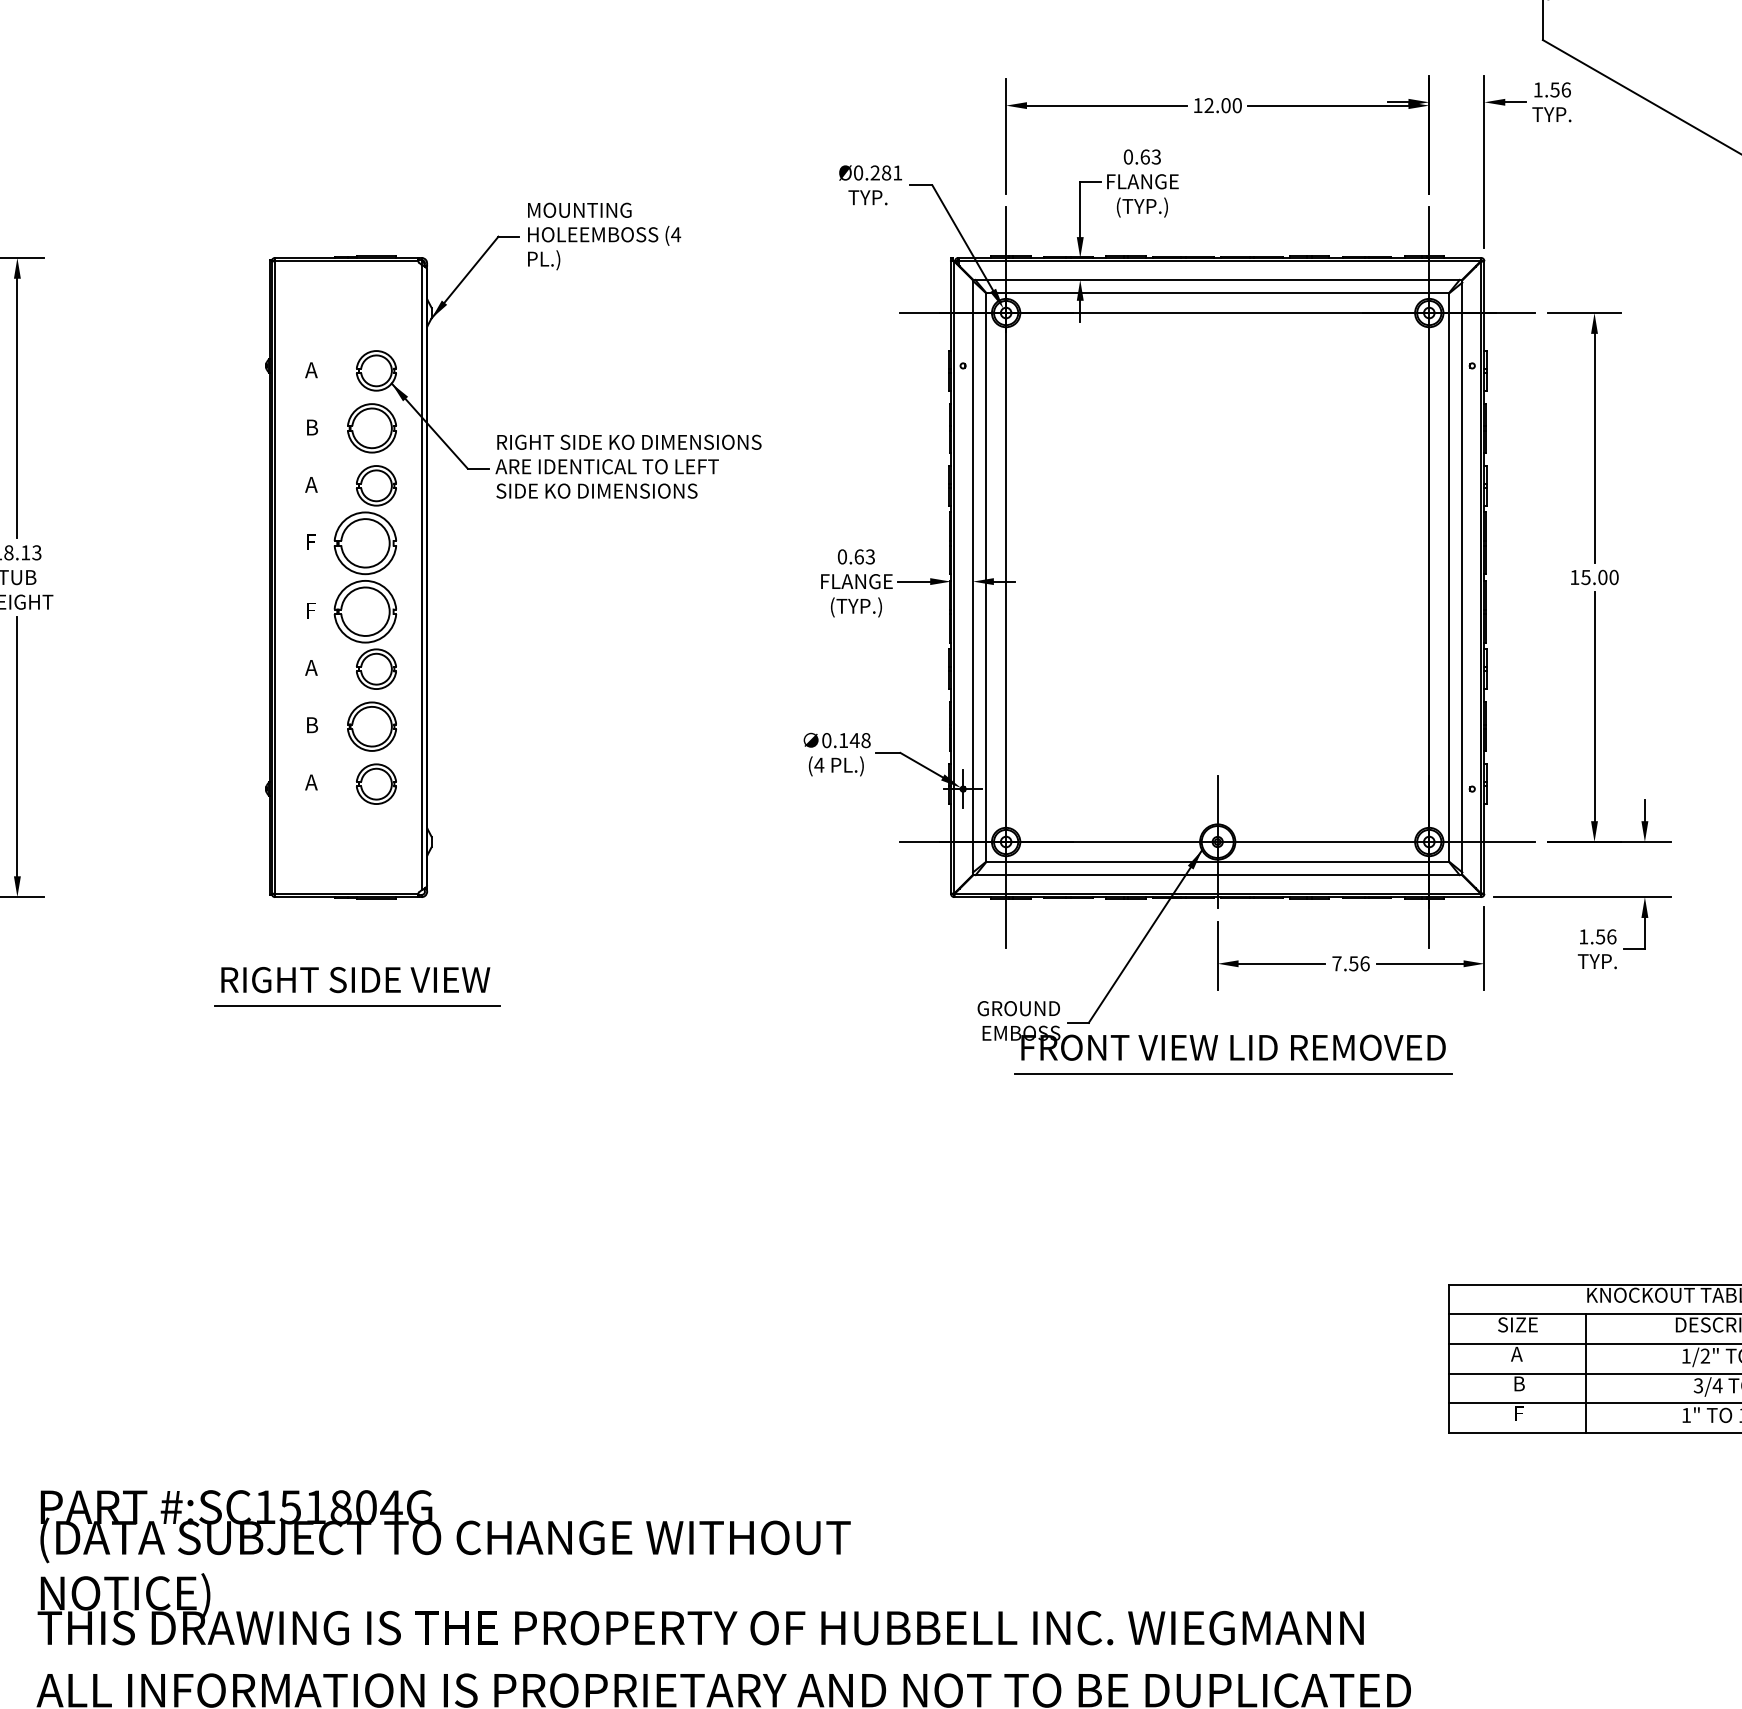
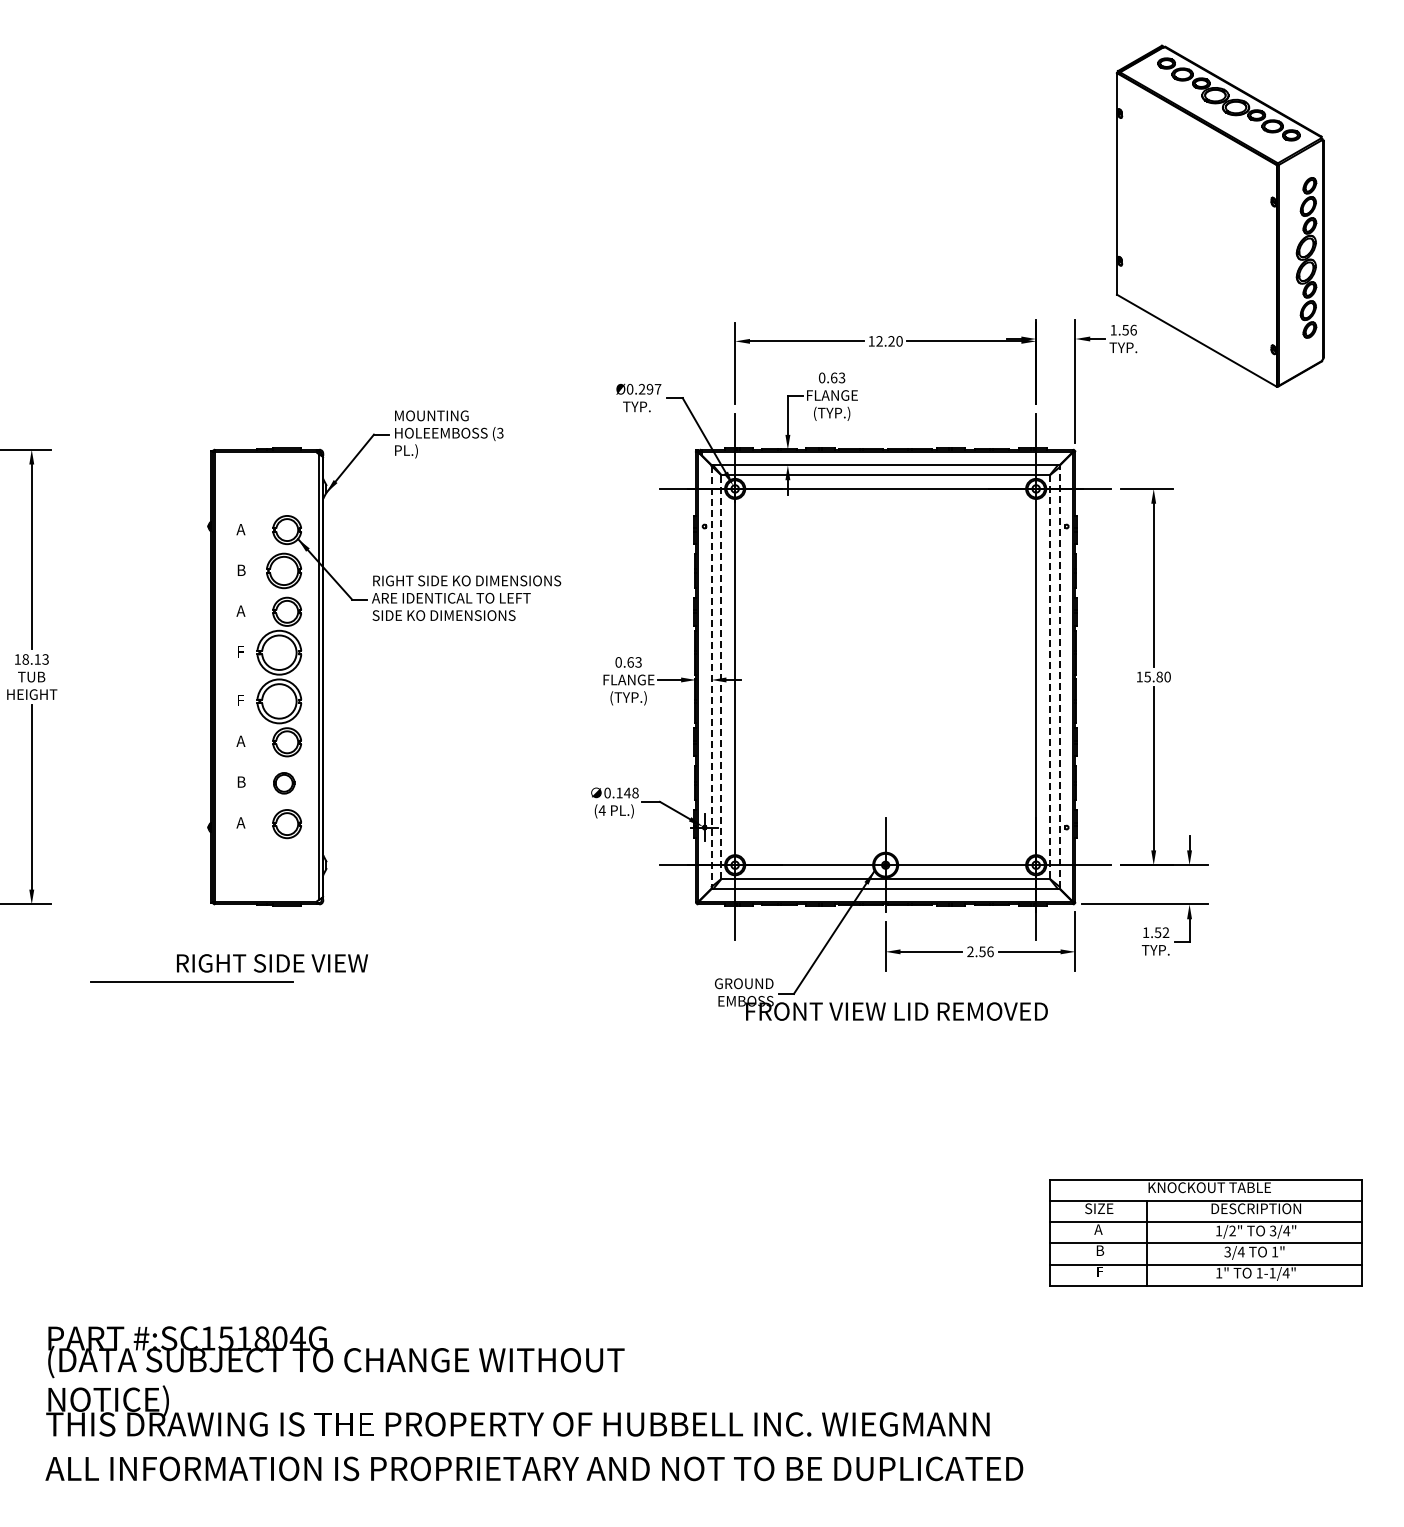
text: (1225, 105) -> (891, 341), 12.00 -> 12.20
text: (891, 173) -> (653, 389), Ø0.281 -> Ø0.297
text: (674, 233) -> (499, 432), (4 -> (3
line: (986, 576) -> (721, 676), solid -> dashed
line: (1462, 576) -> (1059, 676), solid -> dashed
line: (972, 578) -> (711, 677), solid -> dashed
line: (1449, 578) -> (1050, 677), solid -> dashed
text: (1602, 578) -> (1159, 677), 15.00 -> 15.80
part: (372, 727) -> (284, 783), size x0.6
text: (1611, 936) -> (1165, 932), 1.56 -> 1.52
text: (1336, 963) -> (970, 951), 7.56 -> 2.56
line: (357, 1005) -> (191, 981), moved
line: (1232, 1072) -> (896, 1029), removed

